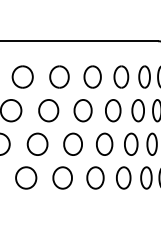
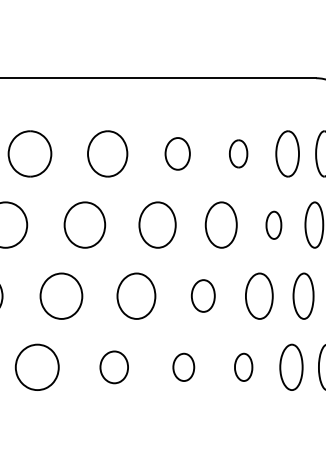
part: (92, 76) -> (177, 152), size x0.7
part: (121, 76) -> (238, 152), size x0.6
part: (137, 110) -> (272, 224), size x0.6
part: (104, 143) -> (202, 294), size x0.7
part: (62, 177) -> (114, 366), size x0.7
part: (95, 177) -> (183, 366), size x0.6
part: (123, 177) -> (243, 366), size x0.6

